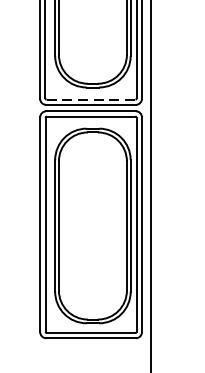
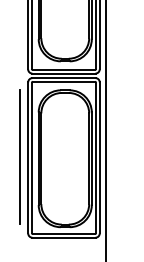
line: (91, 99) -> (64, 69), dashed -> solid
line: (29, 222) -> (20, 156), added

